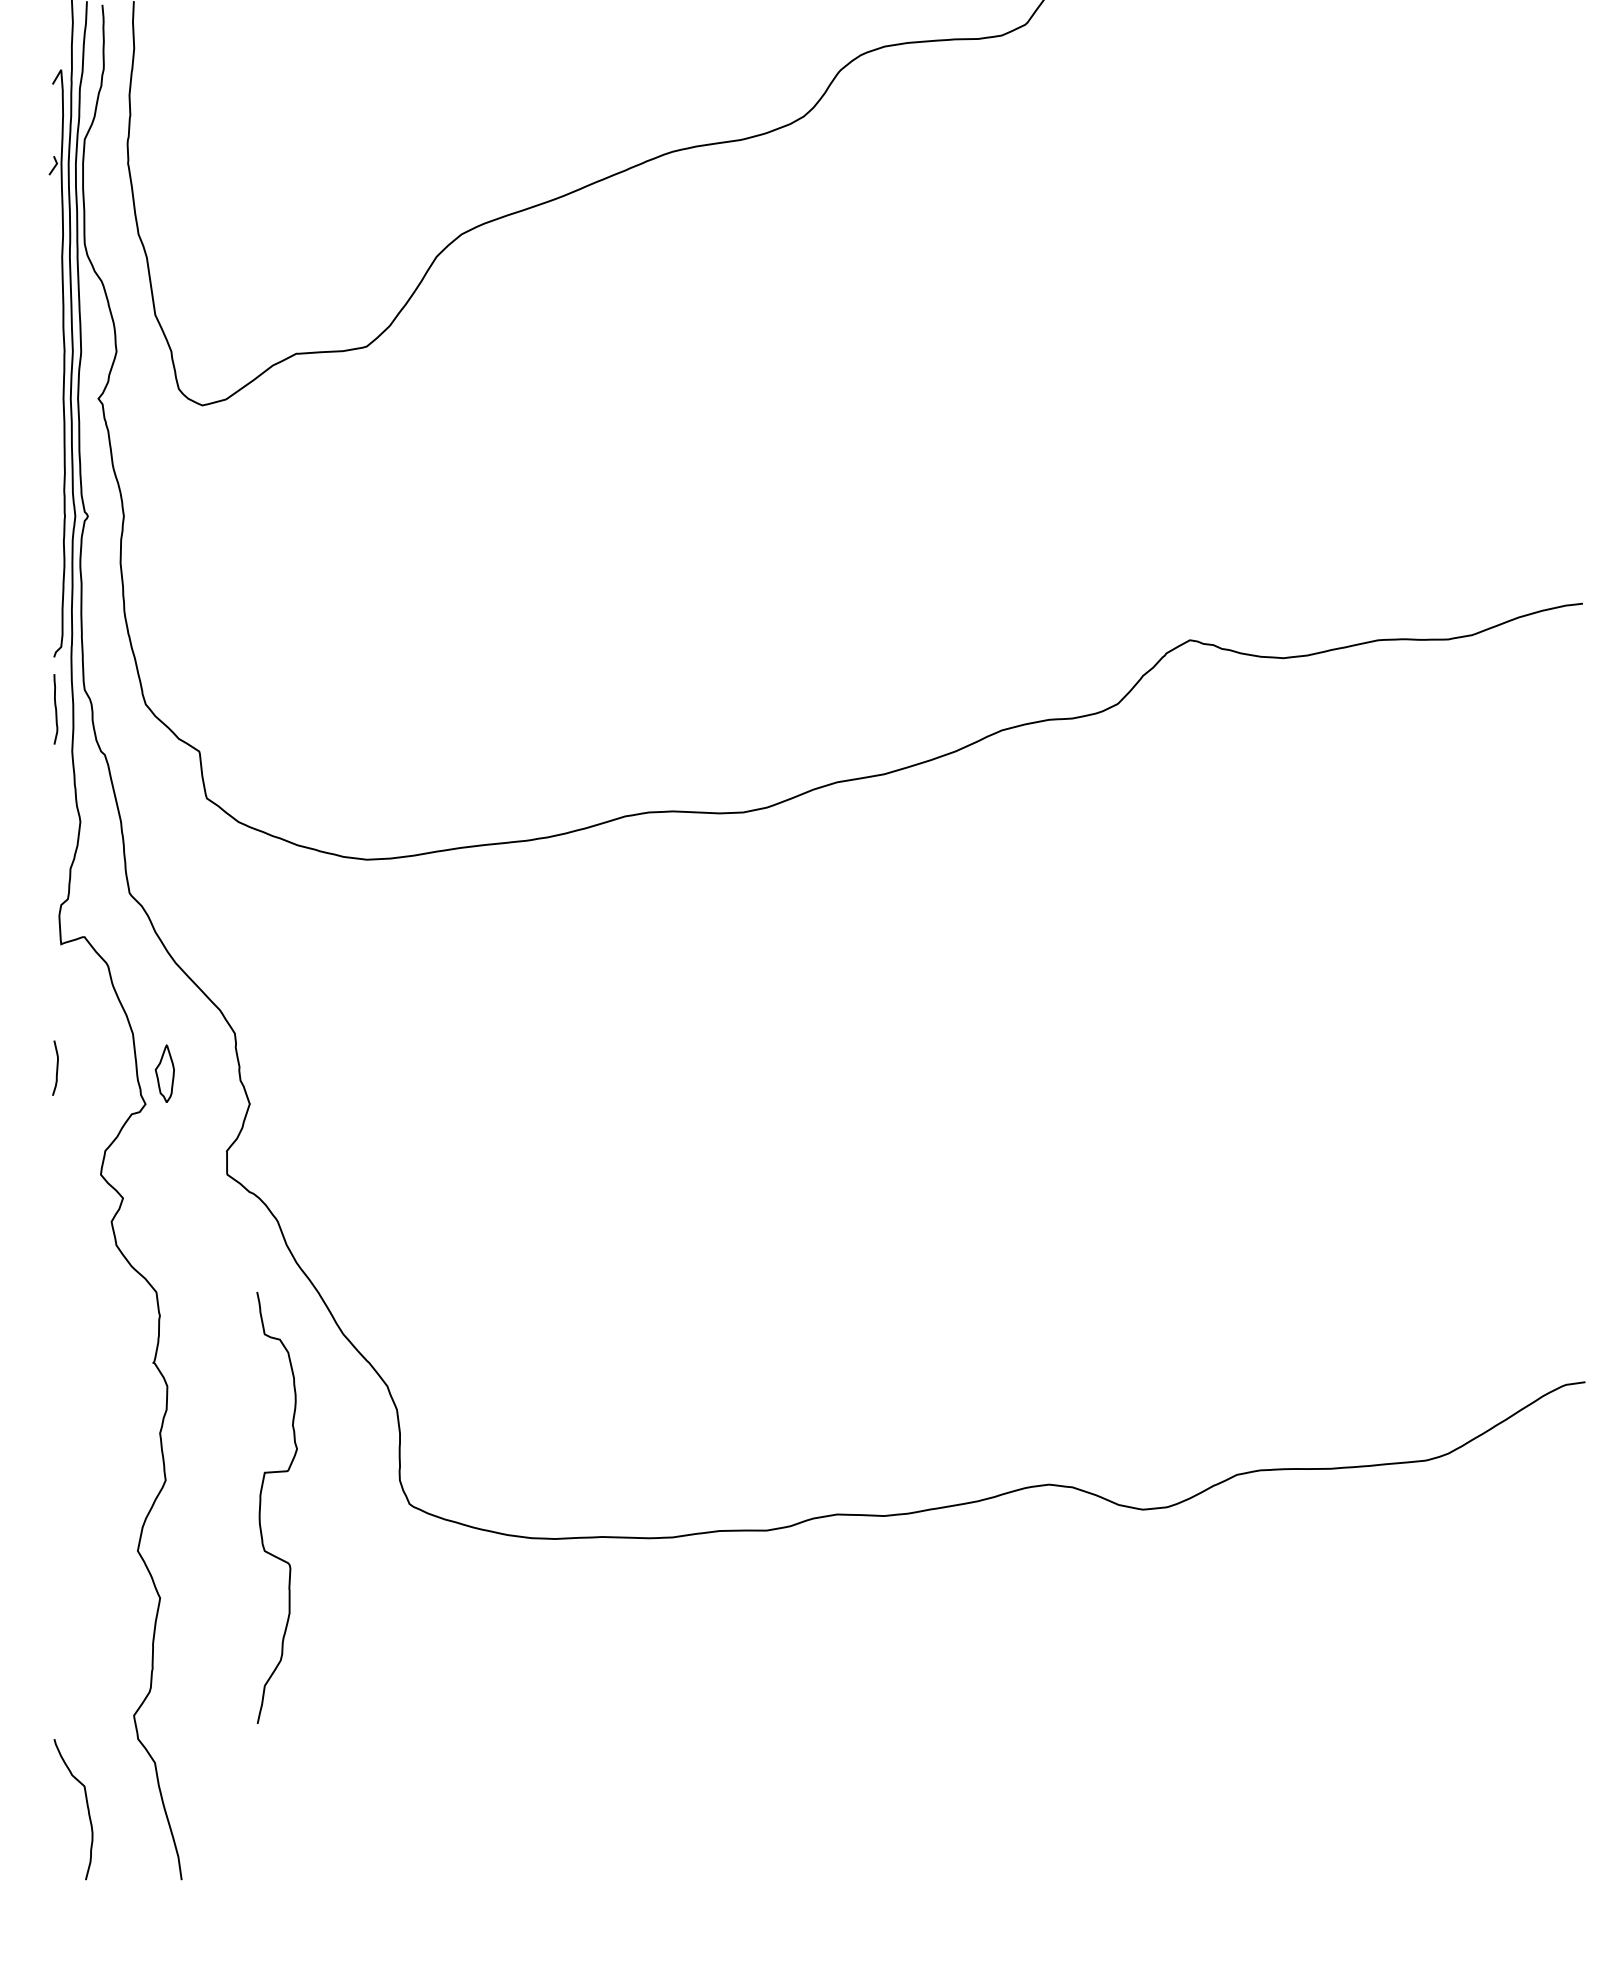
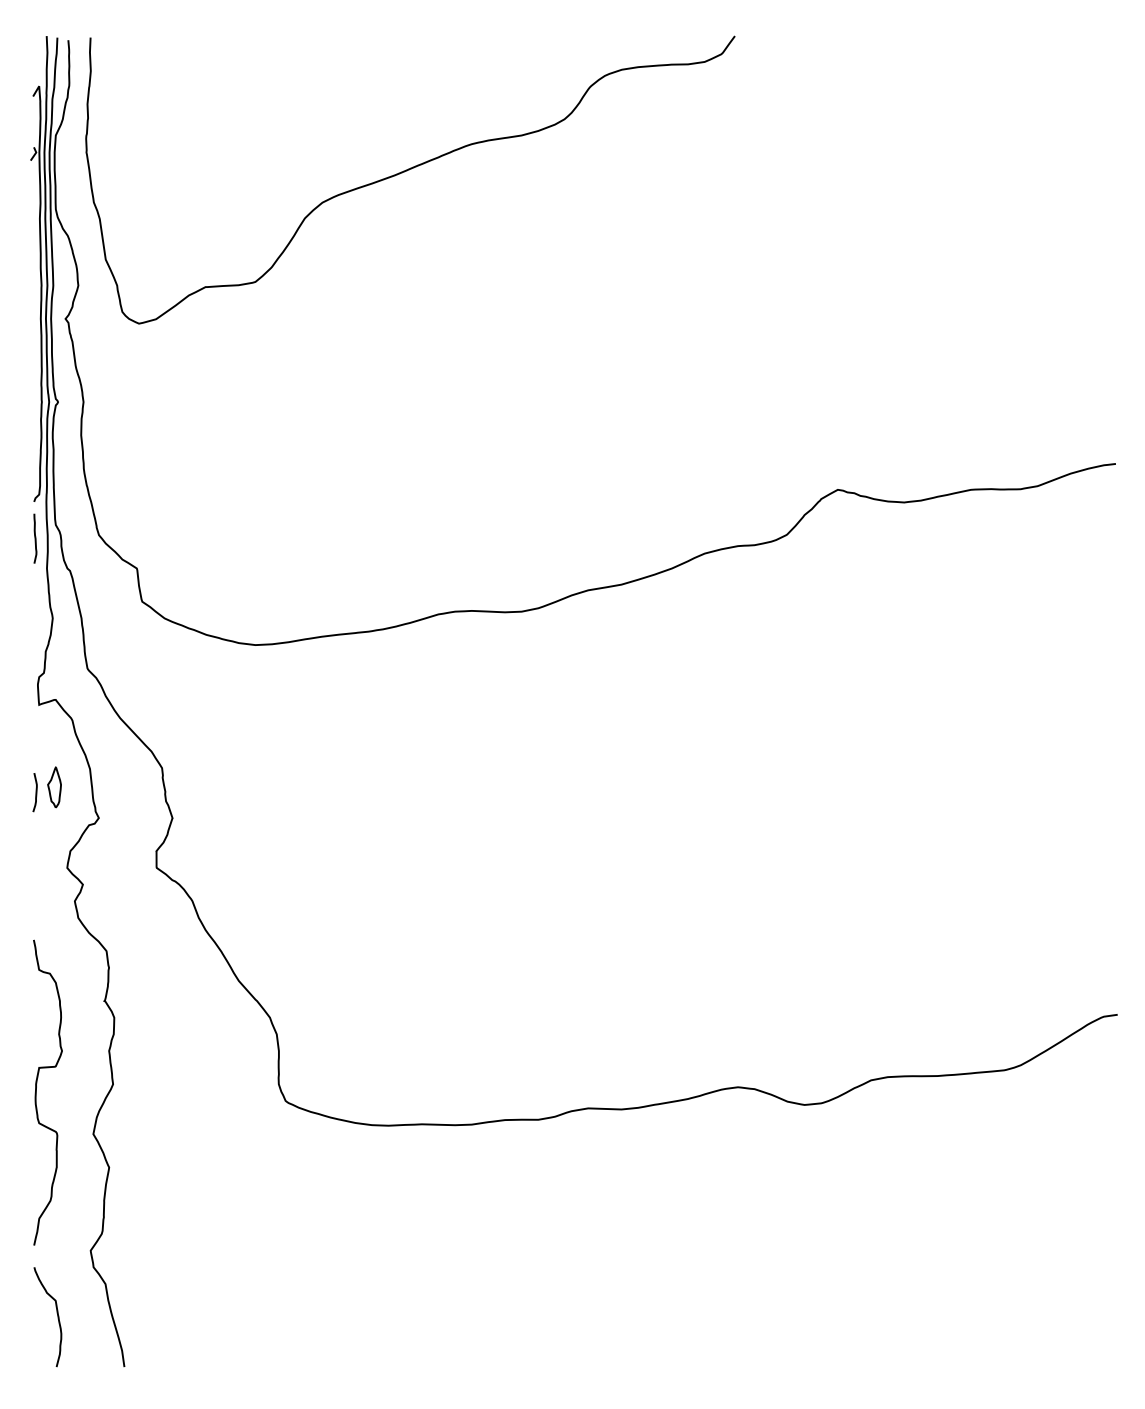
part: (164, 1073) -> (54, 787), moved
curve: (260, 1507) -> (36, 1092), moved

